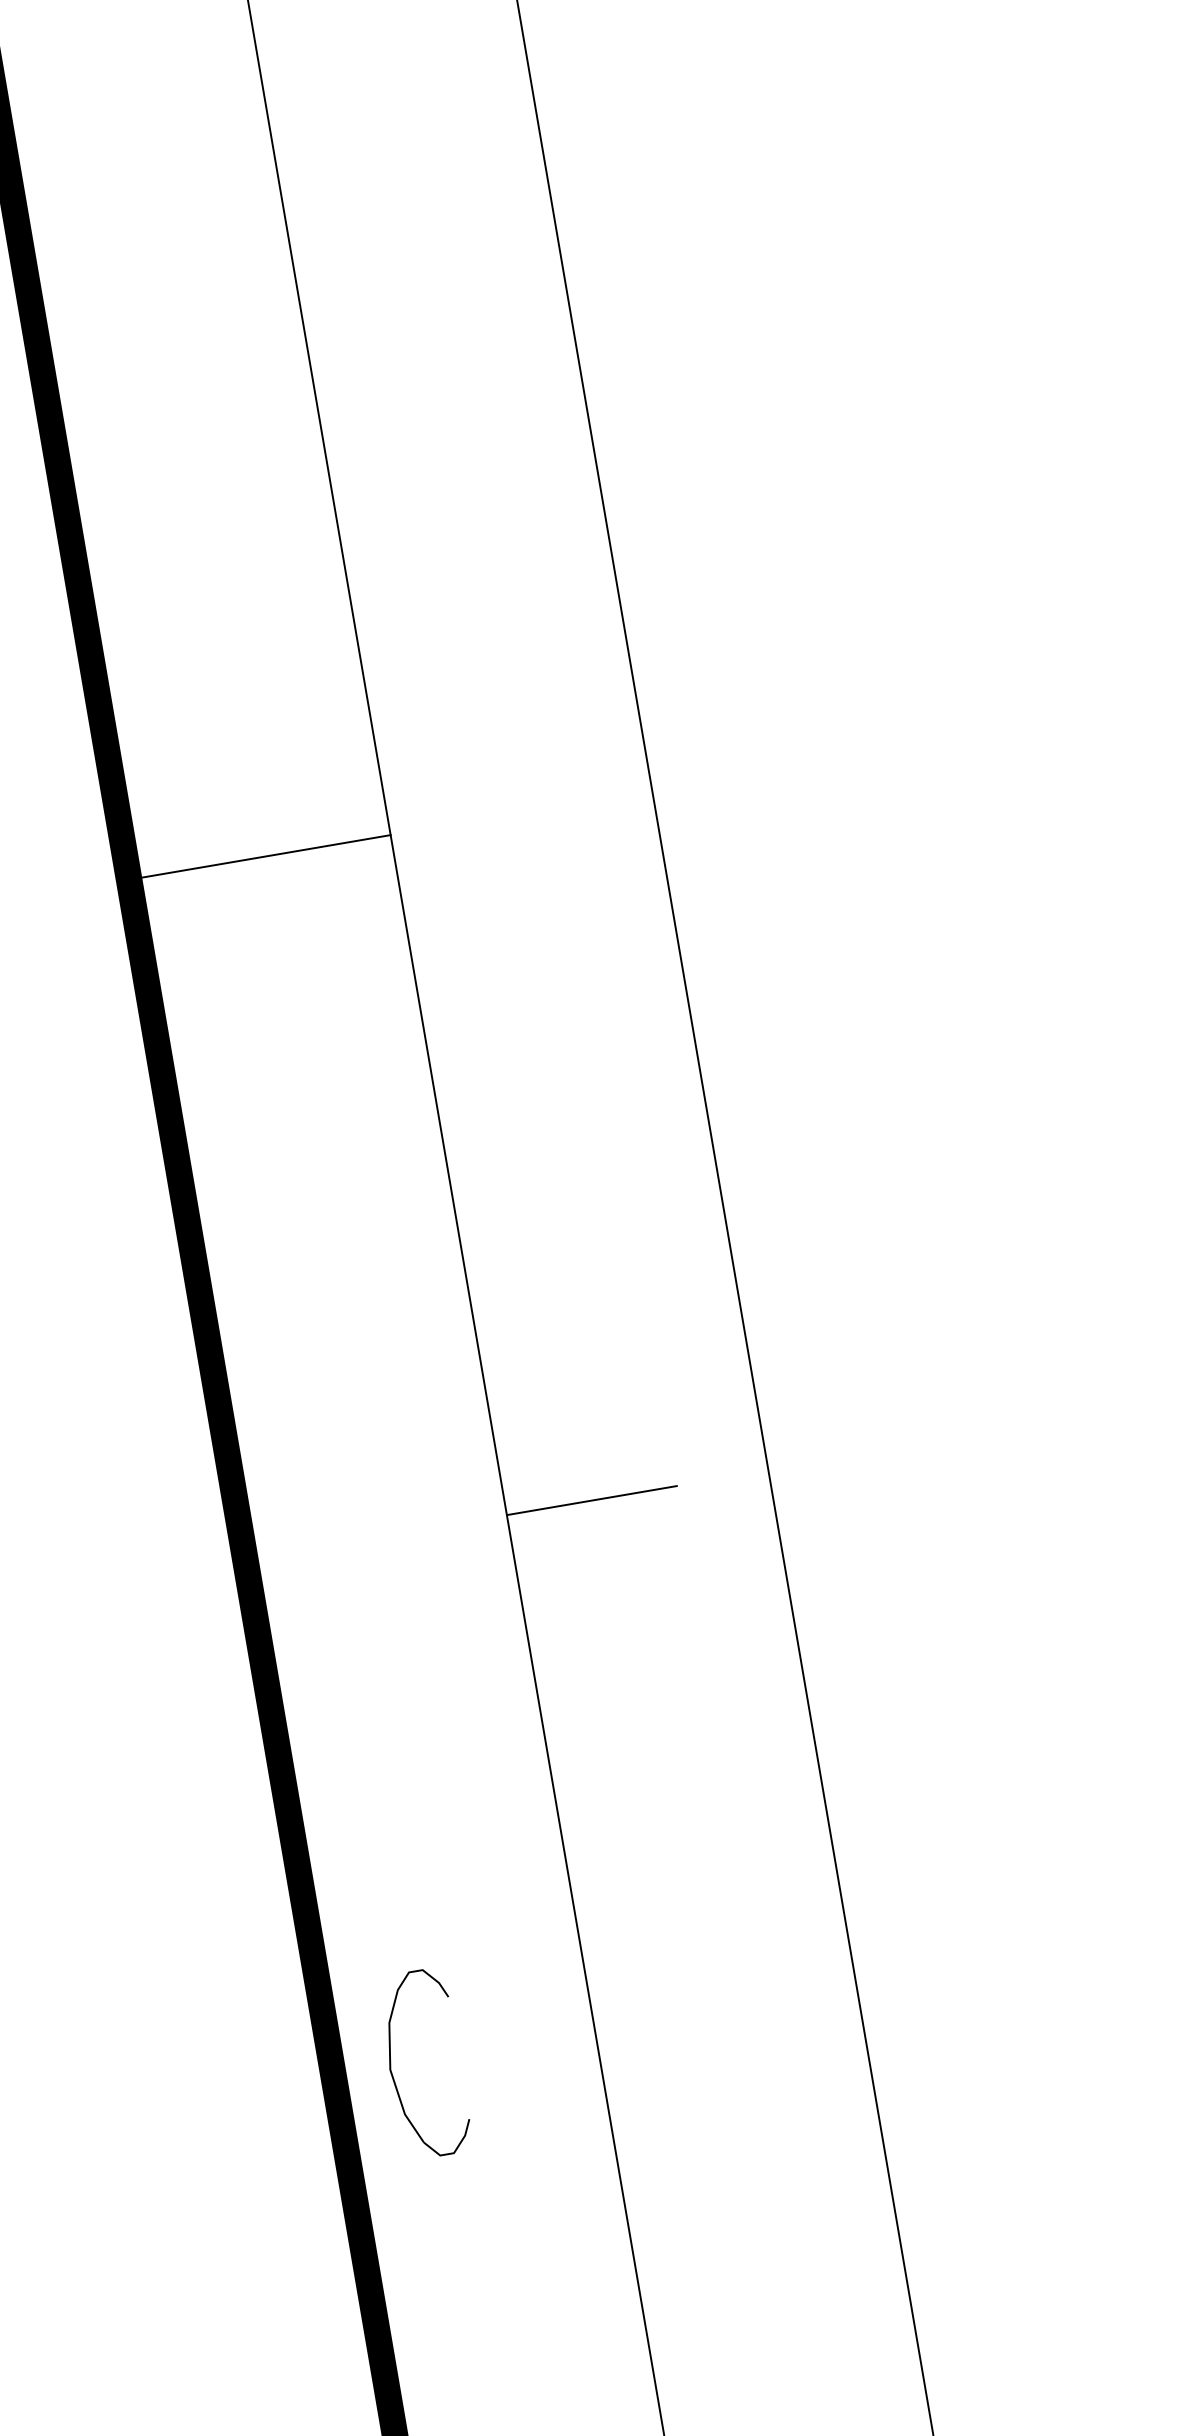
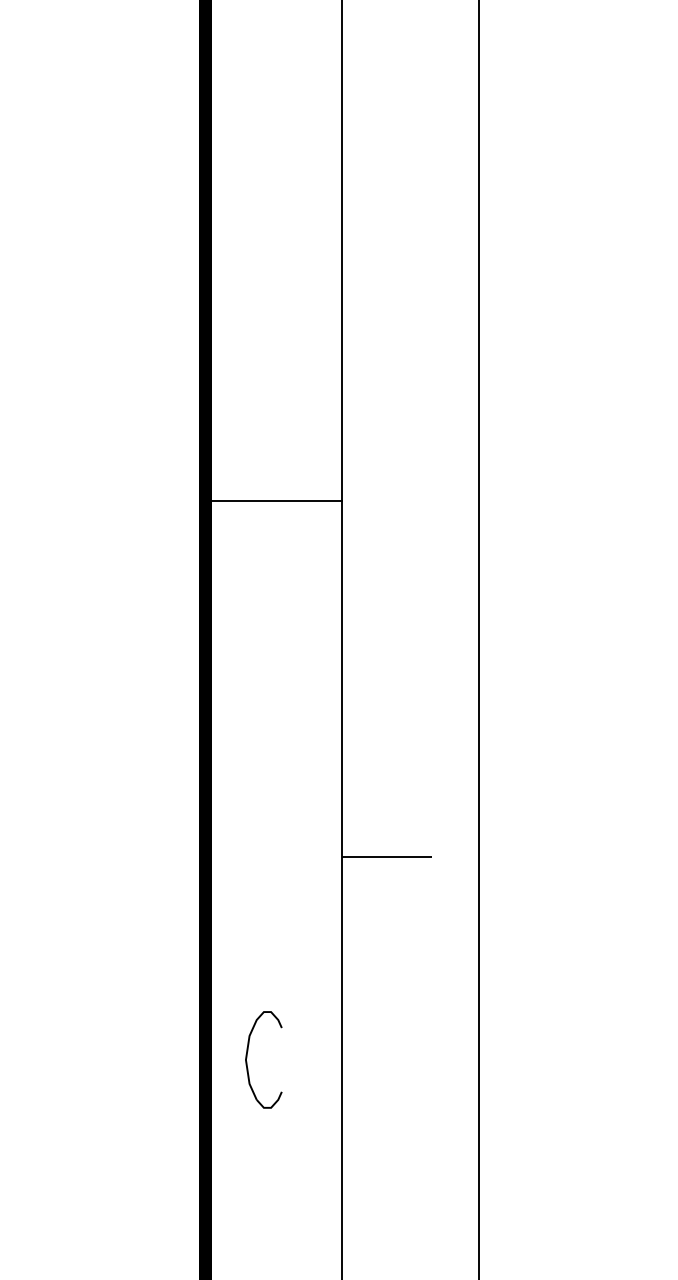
part: (392, 2066) -> (247, 1058), moved

